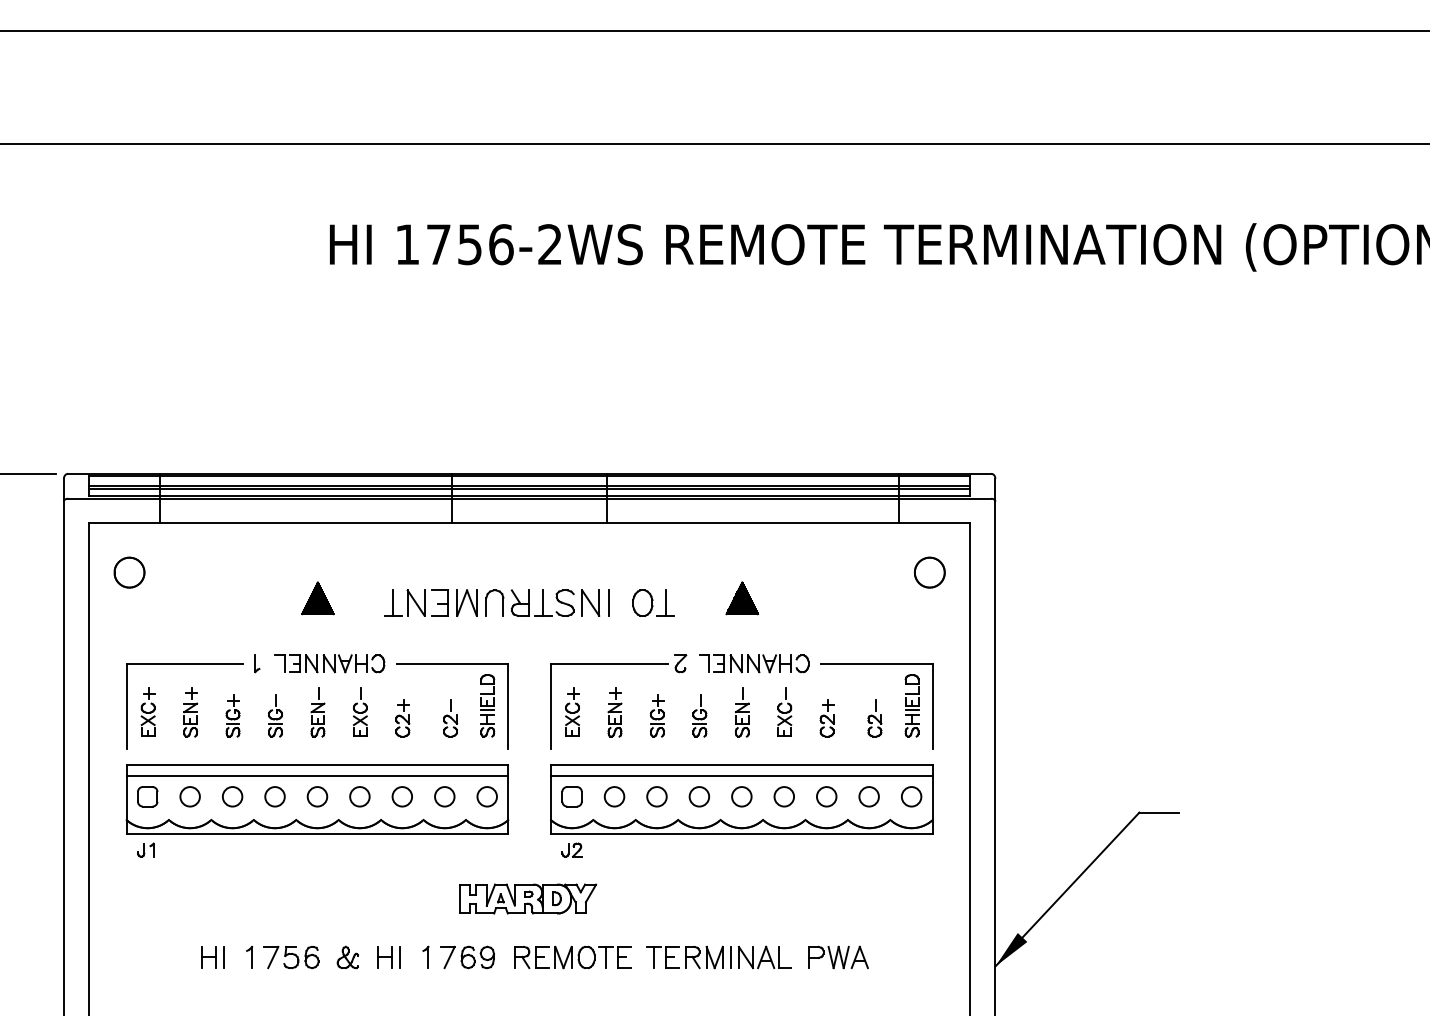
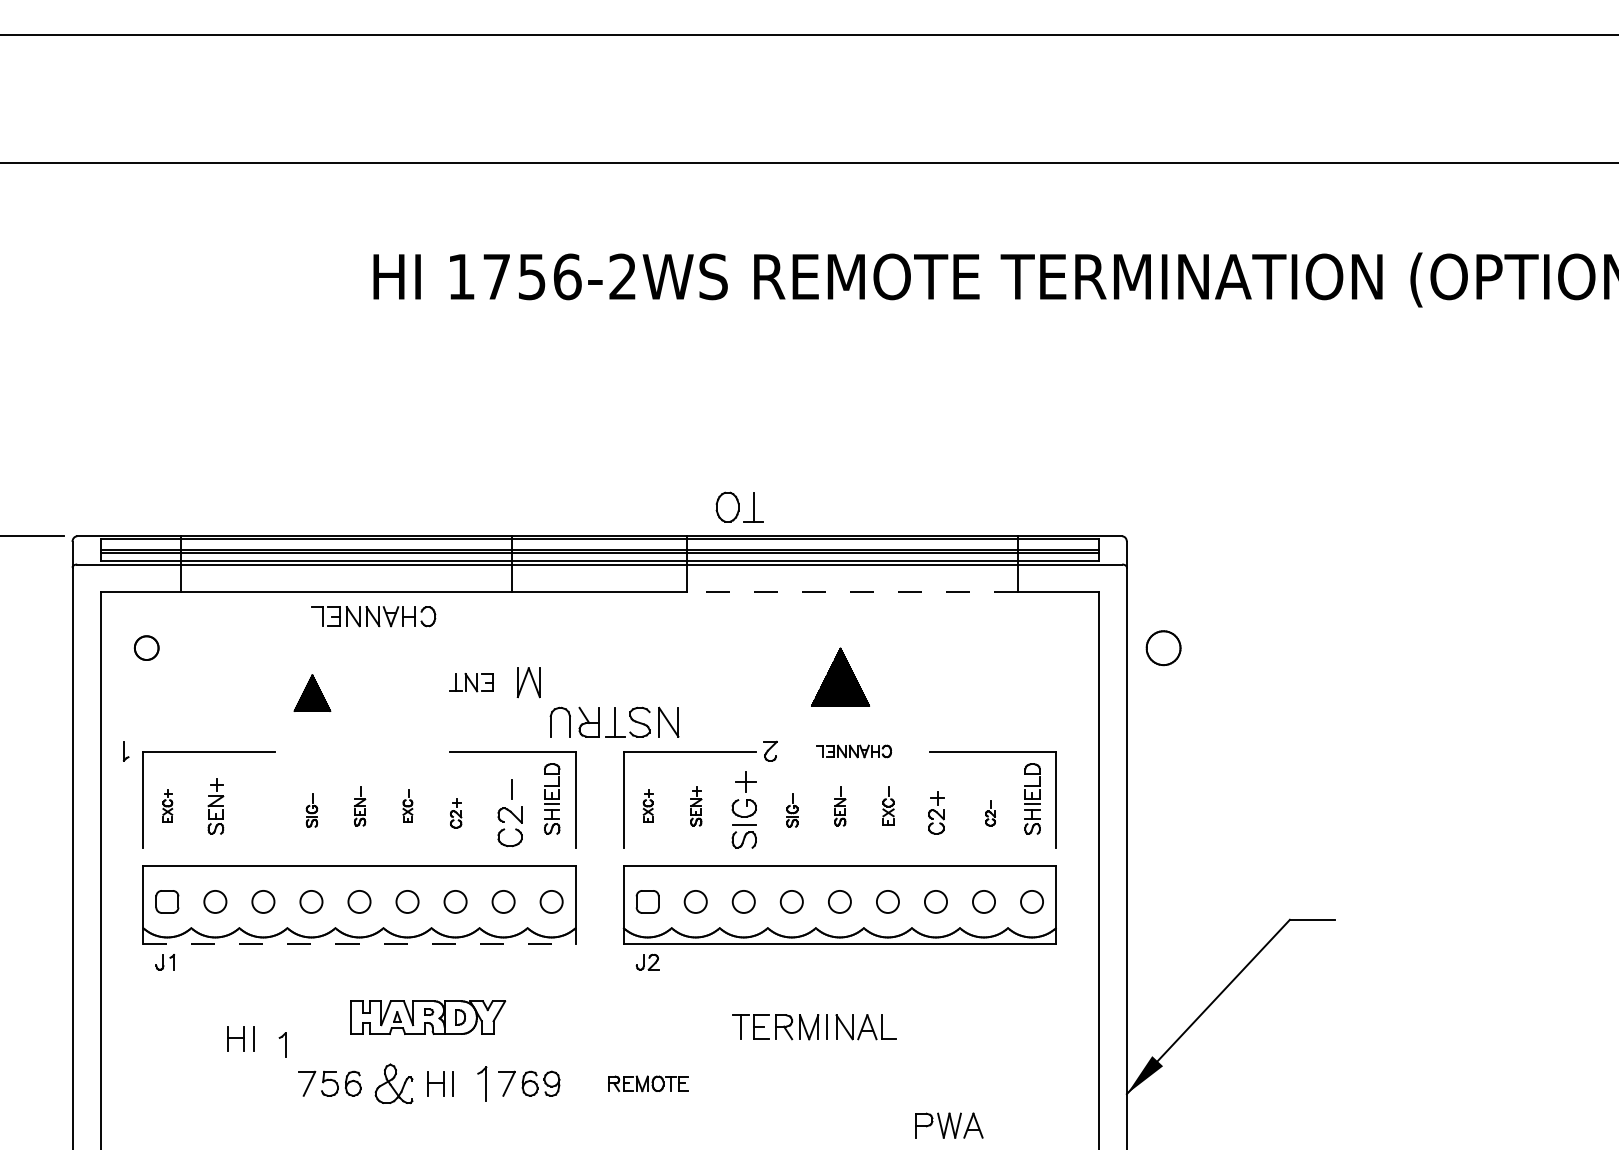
line: (752, 522) -> (851, 591), solid -> dashed
part: (129, 572) -> (146, 648), size x0.7
part: (929, 572) -> (1163, 648), moved
part: (317, 598) -> (311, 693), moved
part: (741, 598) -> (839, 677), size x1.6
part: (416, 602) -> (471, 681), size x0.6
part: (542, 602) -> (614, 721), moved
line: (608, 602) -> (688, 681), removed
part: (653, 602) -> (739, 506), moved
part: (257, 663) -> (126, 751), moved
part: (329, 663) -> (373, 616), moved
part: (754, 663) -> (854, 751), size x0.6
part: (147, 711) -> (167, 805), size x0.6
part: (359, 711) -> (407, 805), size x0.6
part: (572, 711) -> (648, 805), size x0.6
part: (784, 711) -> (888, 805), size x0.7
part: (317, 712) -> (359, 806), size x0.7
part: (614, 712) -> (695, 806), size x0.7
part: (741, 712) -> (839, 806), size x0.7
part: (232, 715) -> (263, 809), removed
part: (275, 715) -> (311, 809), size x0.7
part: (657, 715) -> (744, 809), size x1.6
part: (699, 715) -> (791, 809), size x0.7
part: (402, 718) -> (455, 813), size x0.7
part: (450, 718) -> (510, 813), size x1.6
part: (874, 718) -> (990, 813), size x0.6
line: (317, 775) -> (359, 877), removed
line: (741, 775) -> (839, 877), removed
line: (317, 833) -> (359, 943), solid -> dashed
part: (528, 898) -> (428, 1017), moved
part: (249, 956) -> (282, 1044), moved
part: (425, 956) -> (481, 1082), size x1.4
part: (212, 957) -> (240, 1038), moved
part: (347, 957) -> (393, 1083), size x1.6
part: (572, 957) -> (648, 1083), size x0.6
part: (718, 957) -> (813, 1027), moved
part: (838, 957) -> (949, 1125), moved

